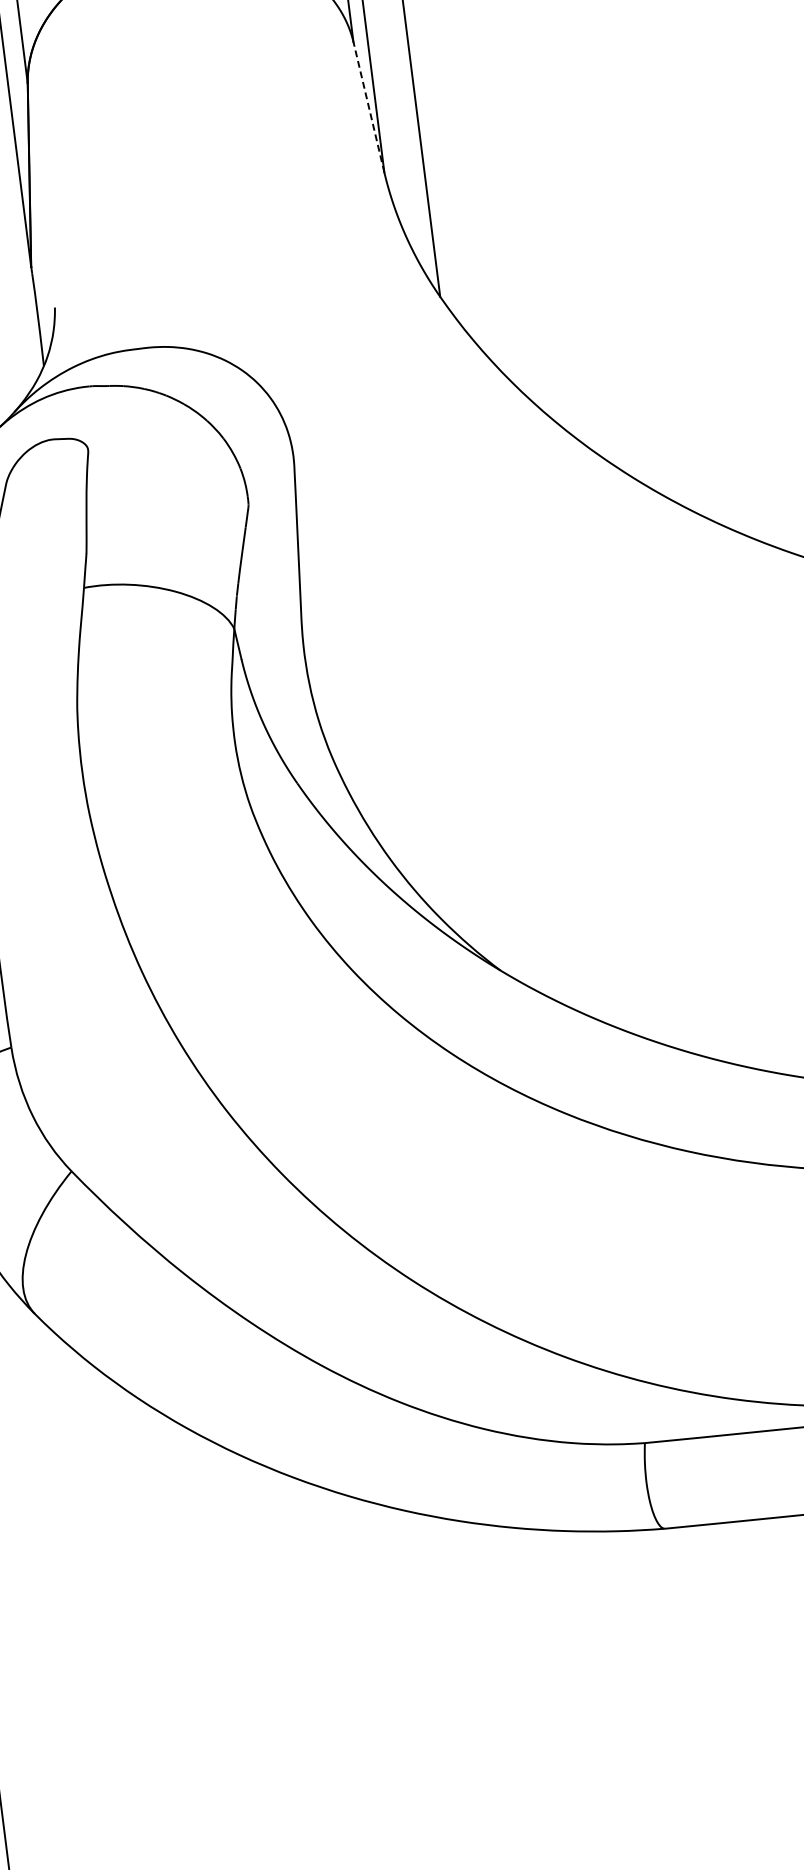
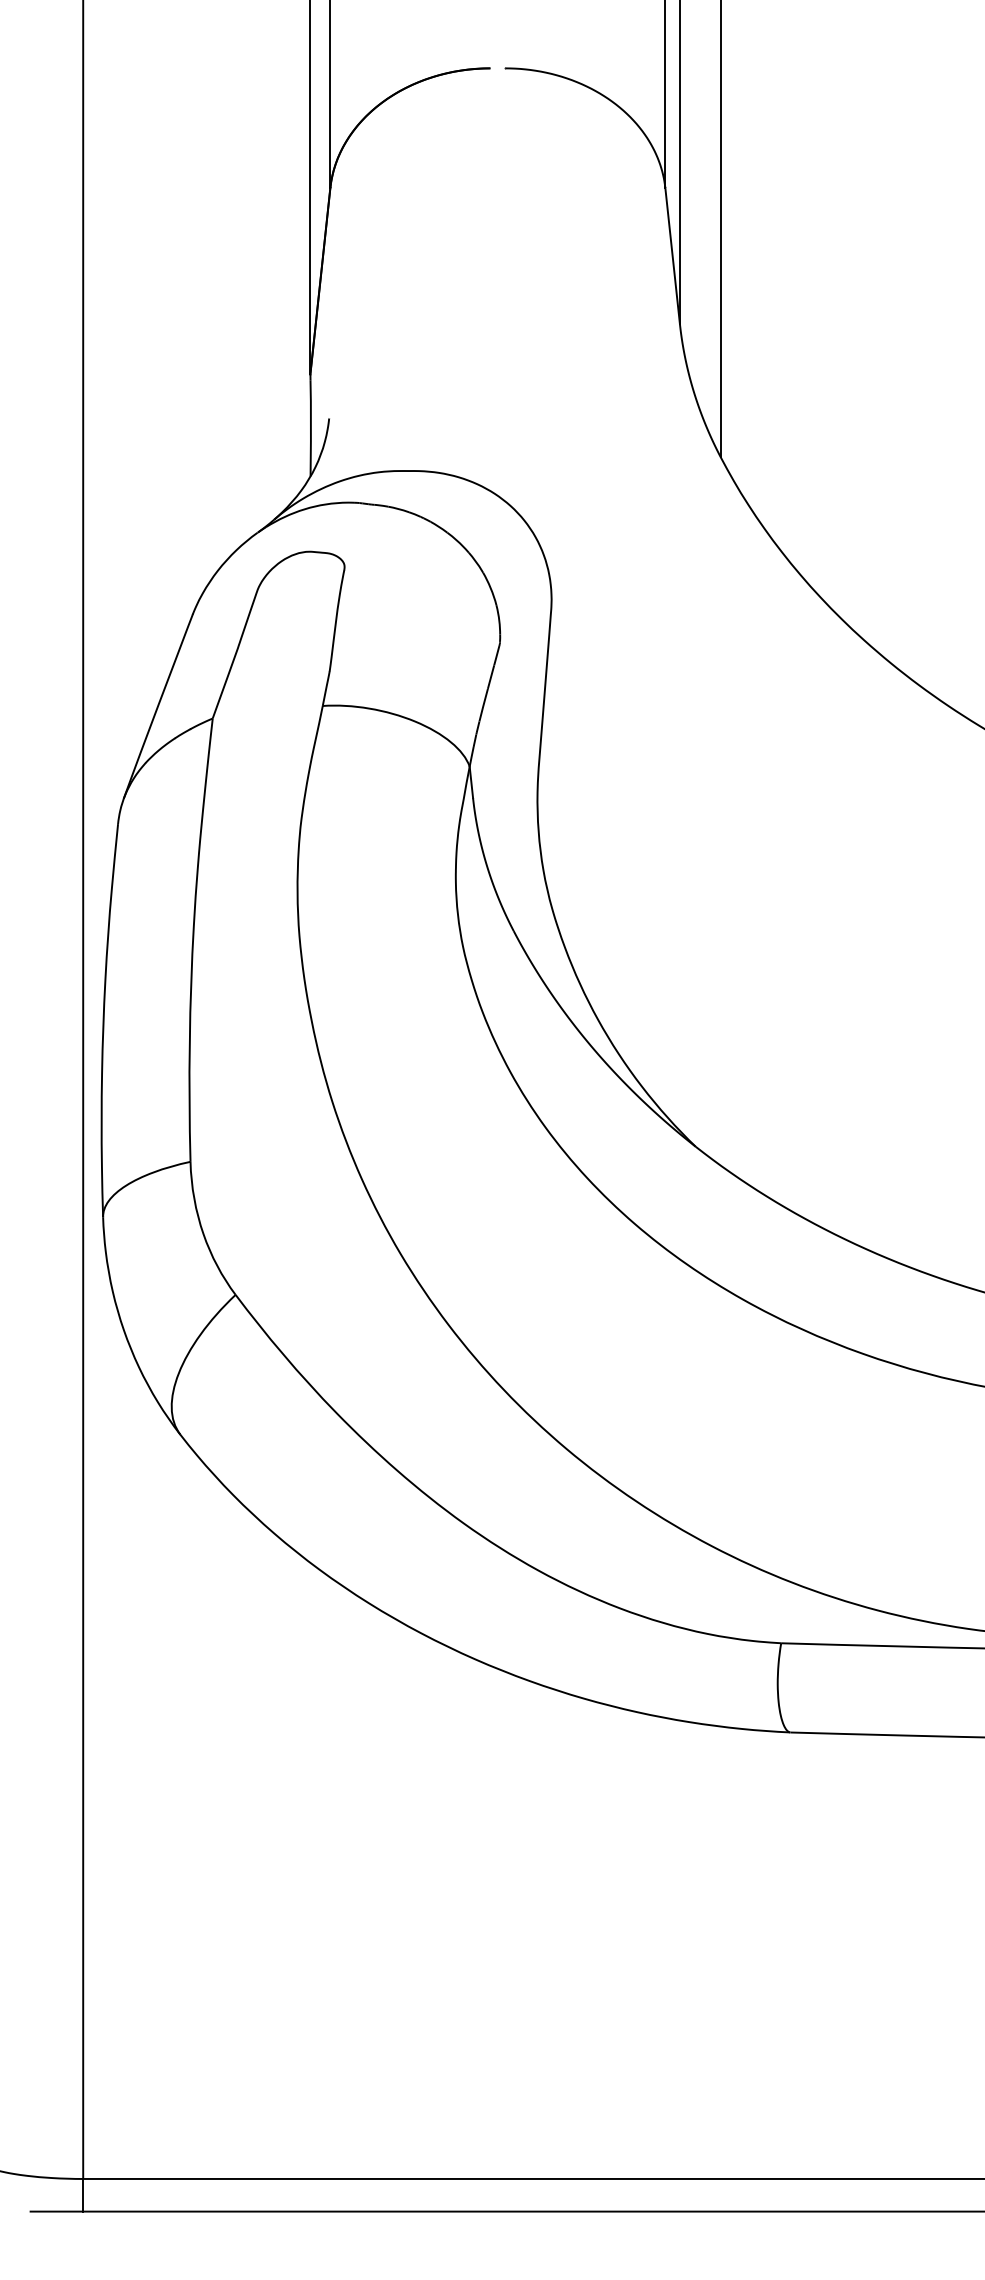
line: (368, 106) -> (672, 255), dashed -> solid

